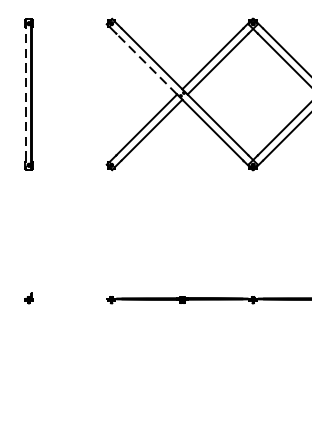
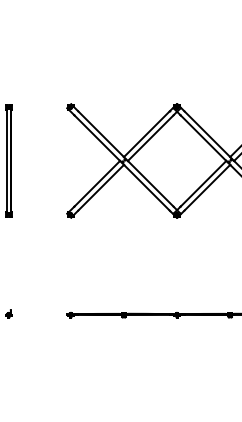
line: (145, 63) -> (96, 137), dashed -> solid
line: (25, 95) -> (6, 161), dashed -> solid

